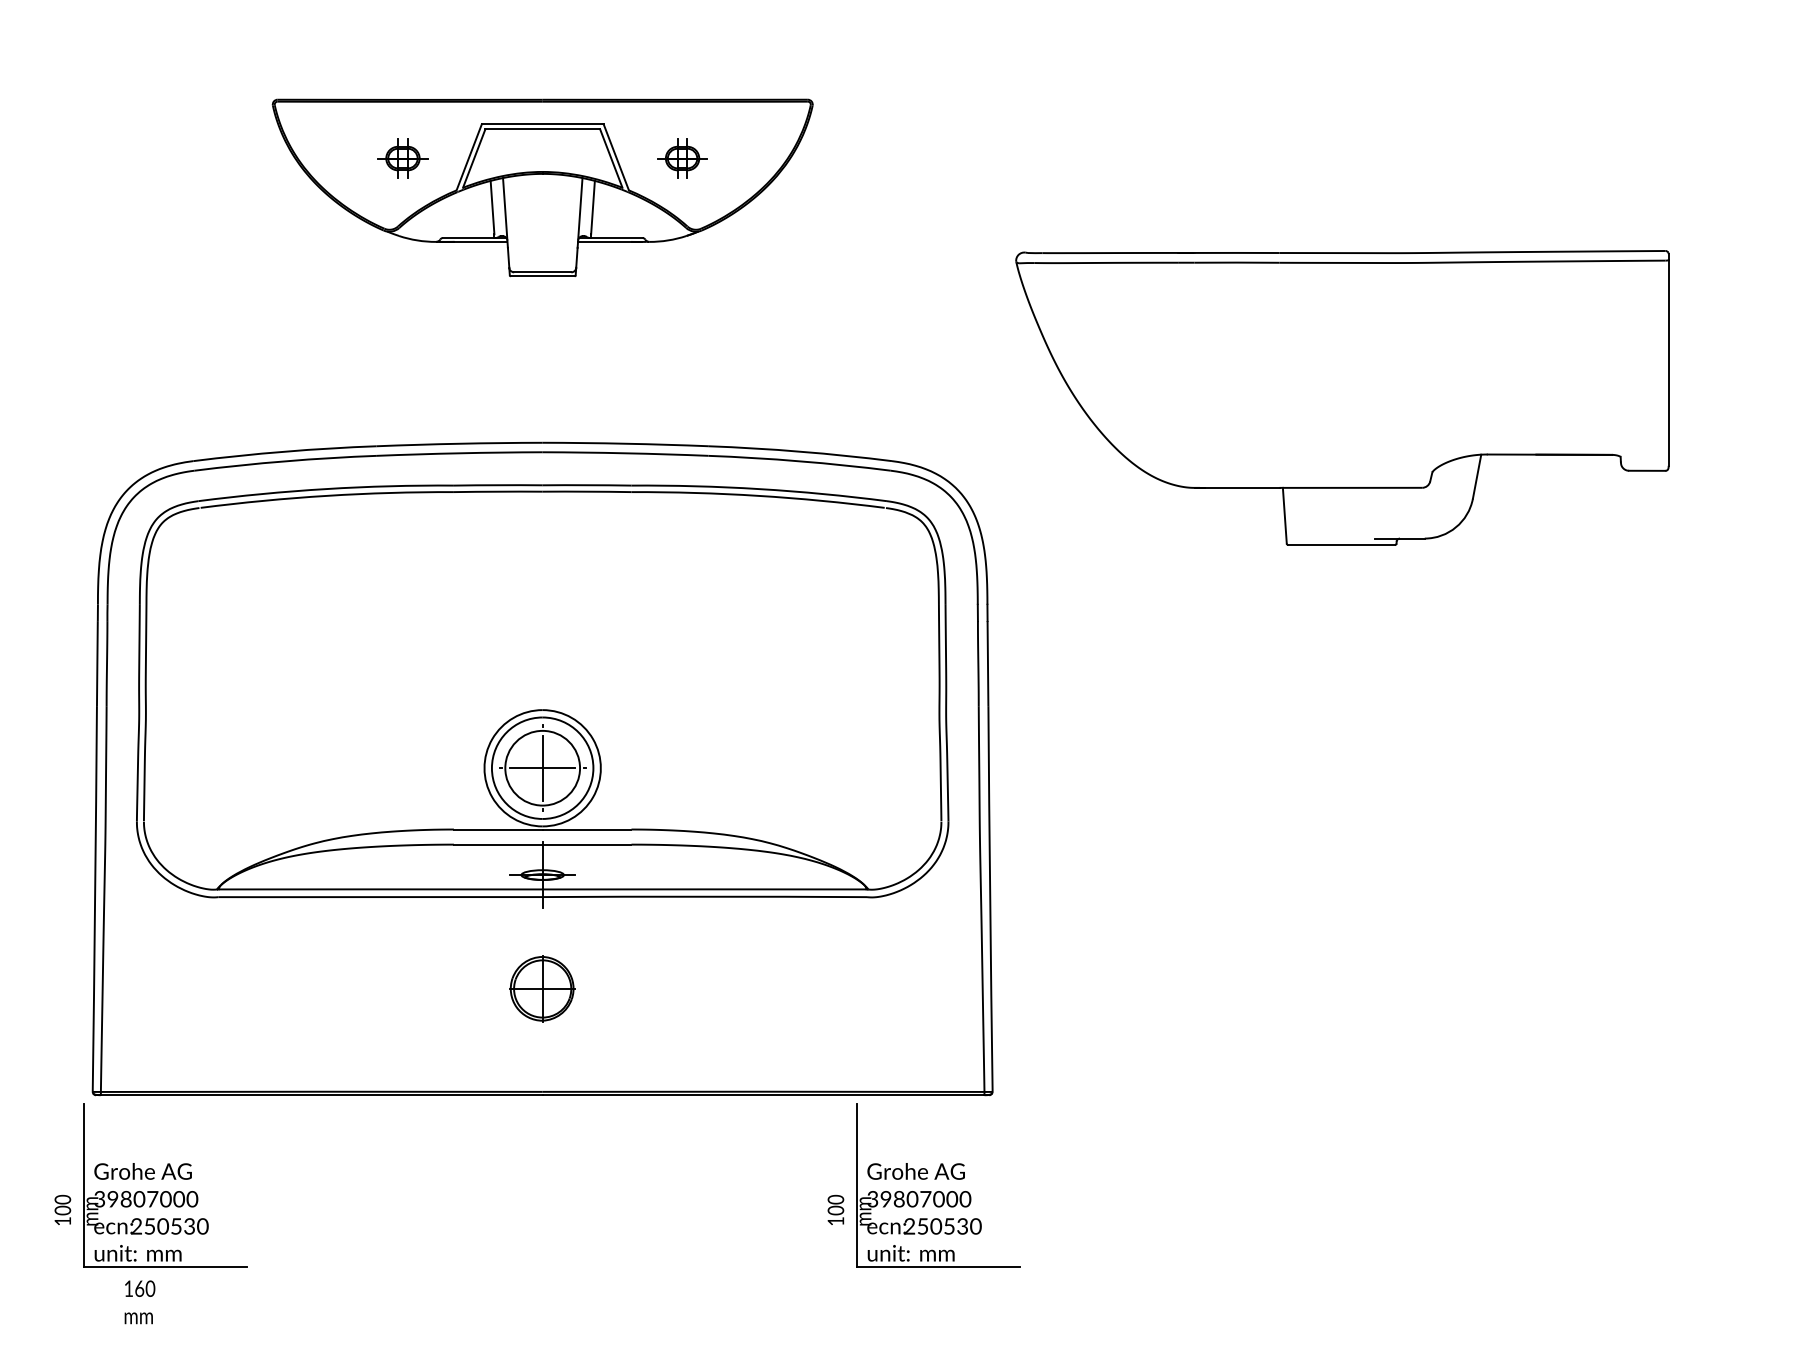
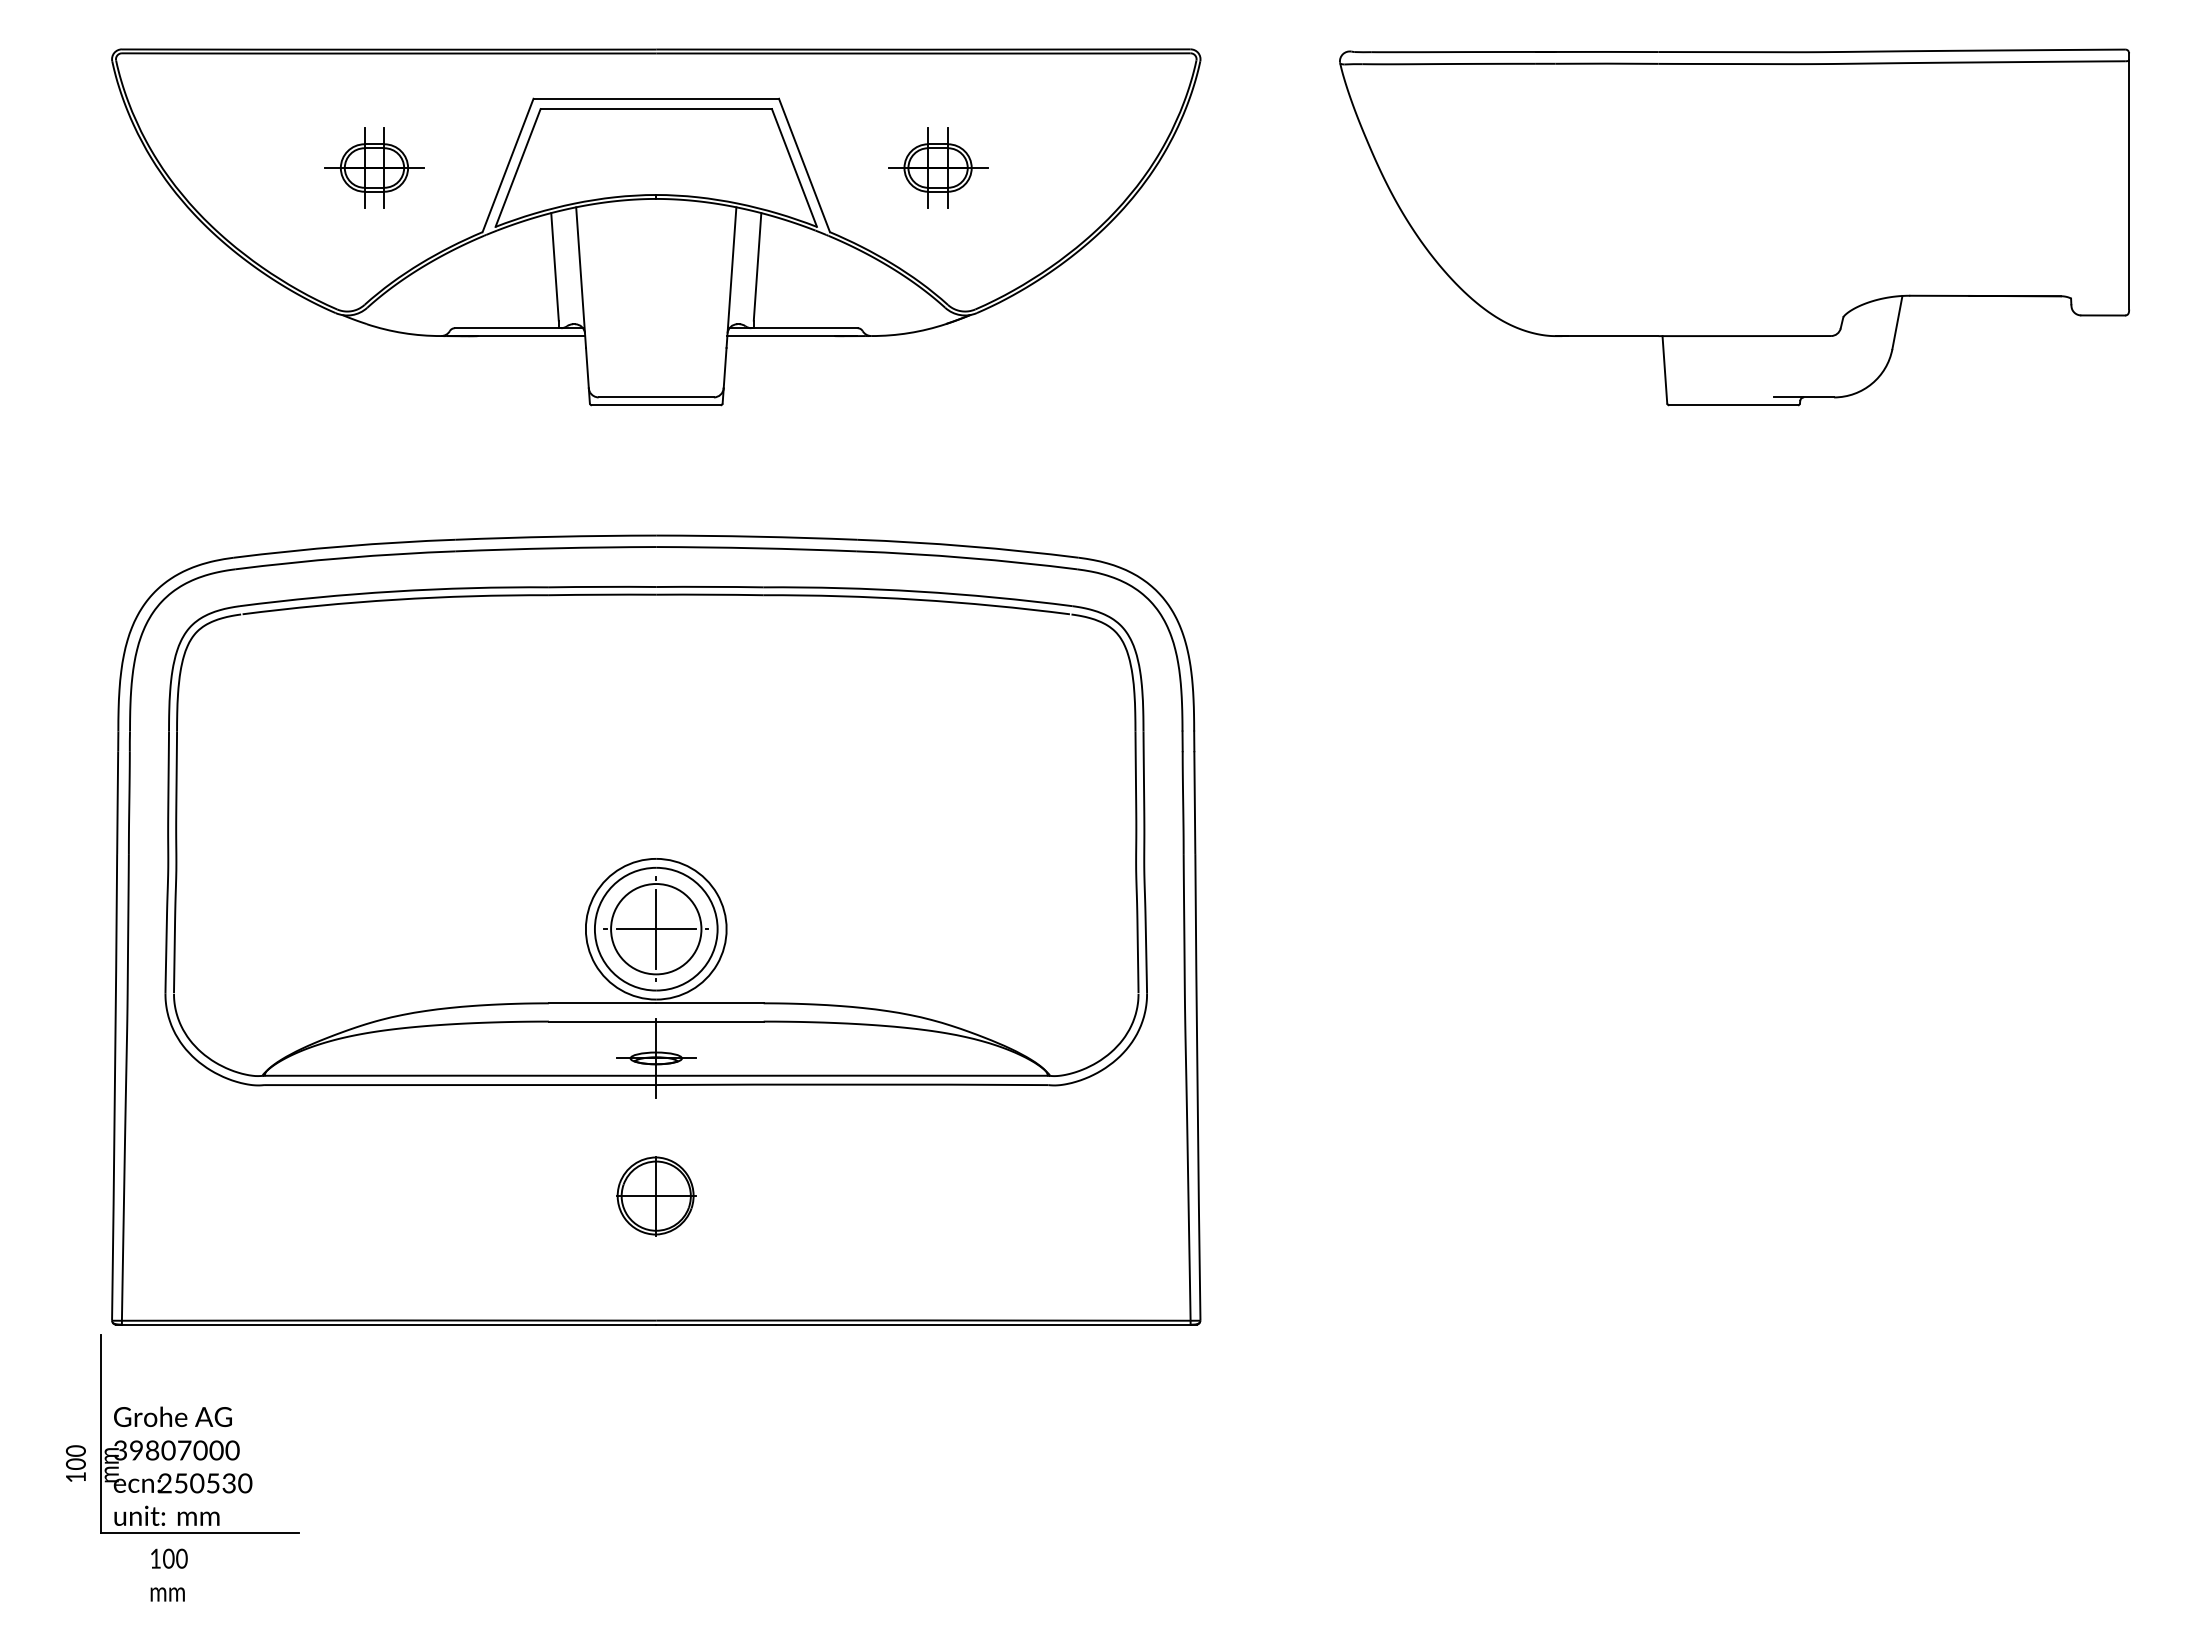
part: (542, 188) -> (656, 227), size x1.67
part: (1342, 398) -> (1734, 227), moved
part: (924, 1179) -> (1117, 1426), removed
text: (139, 1287) -> (168, 1557), 160 -> 100

